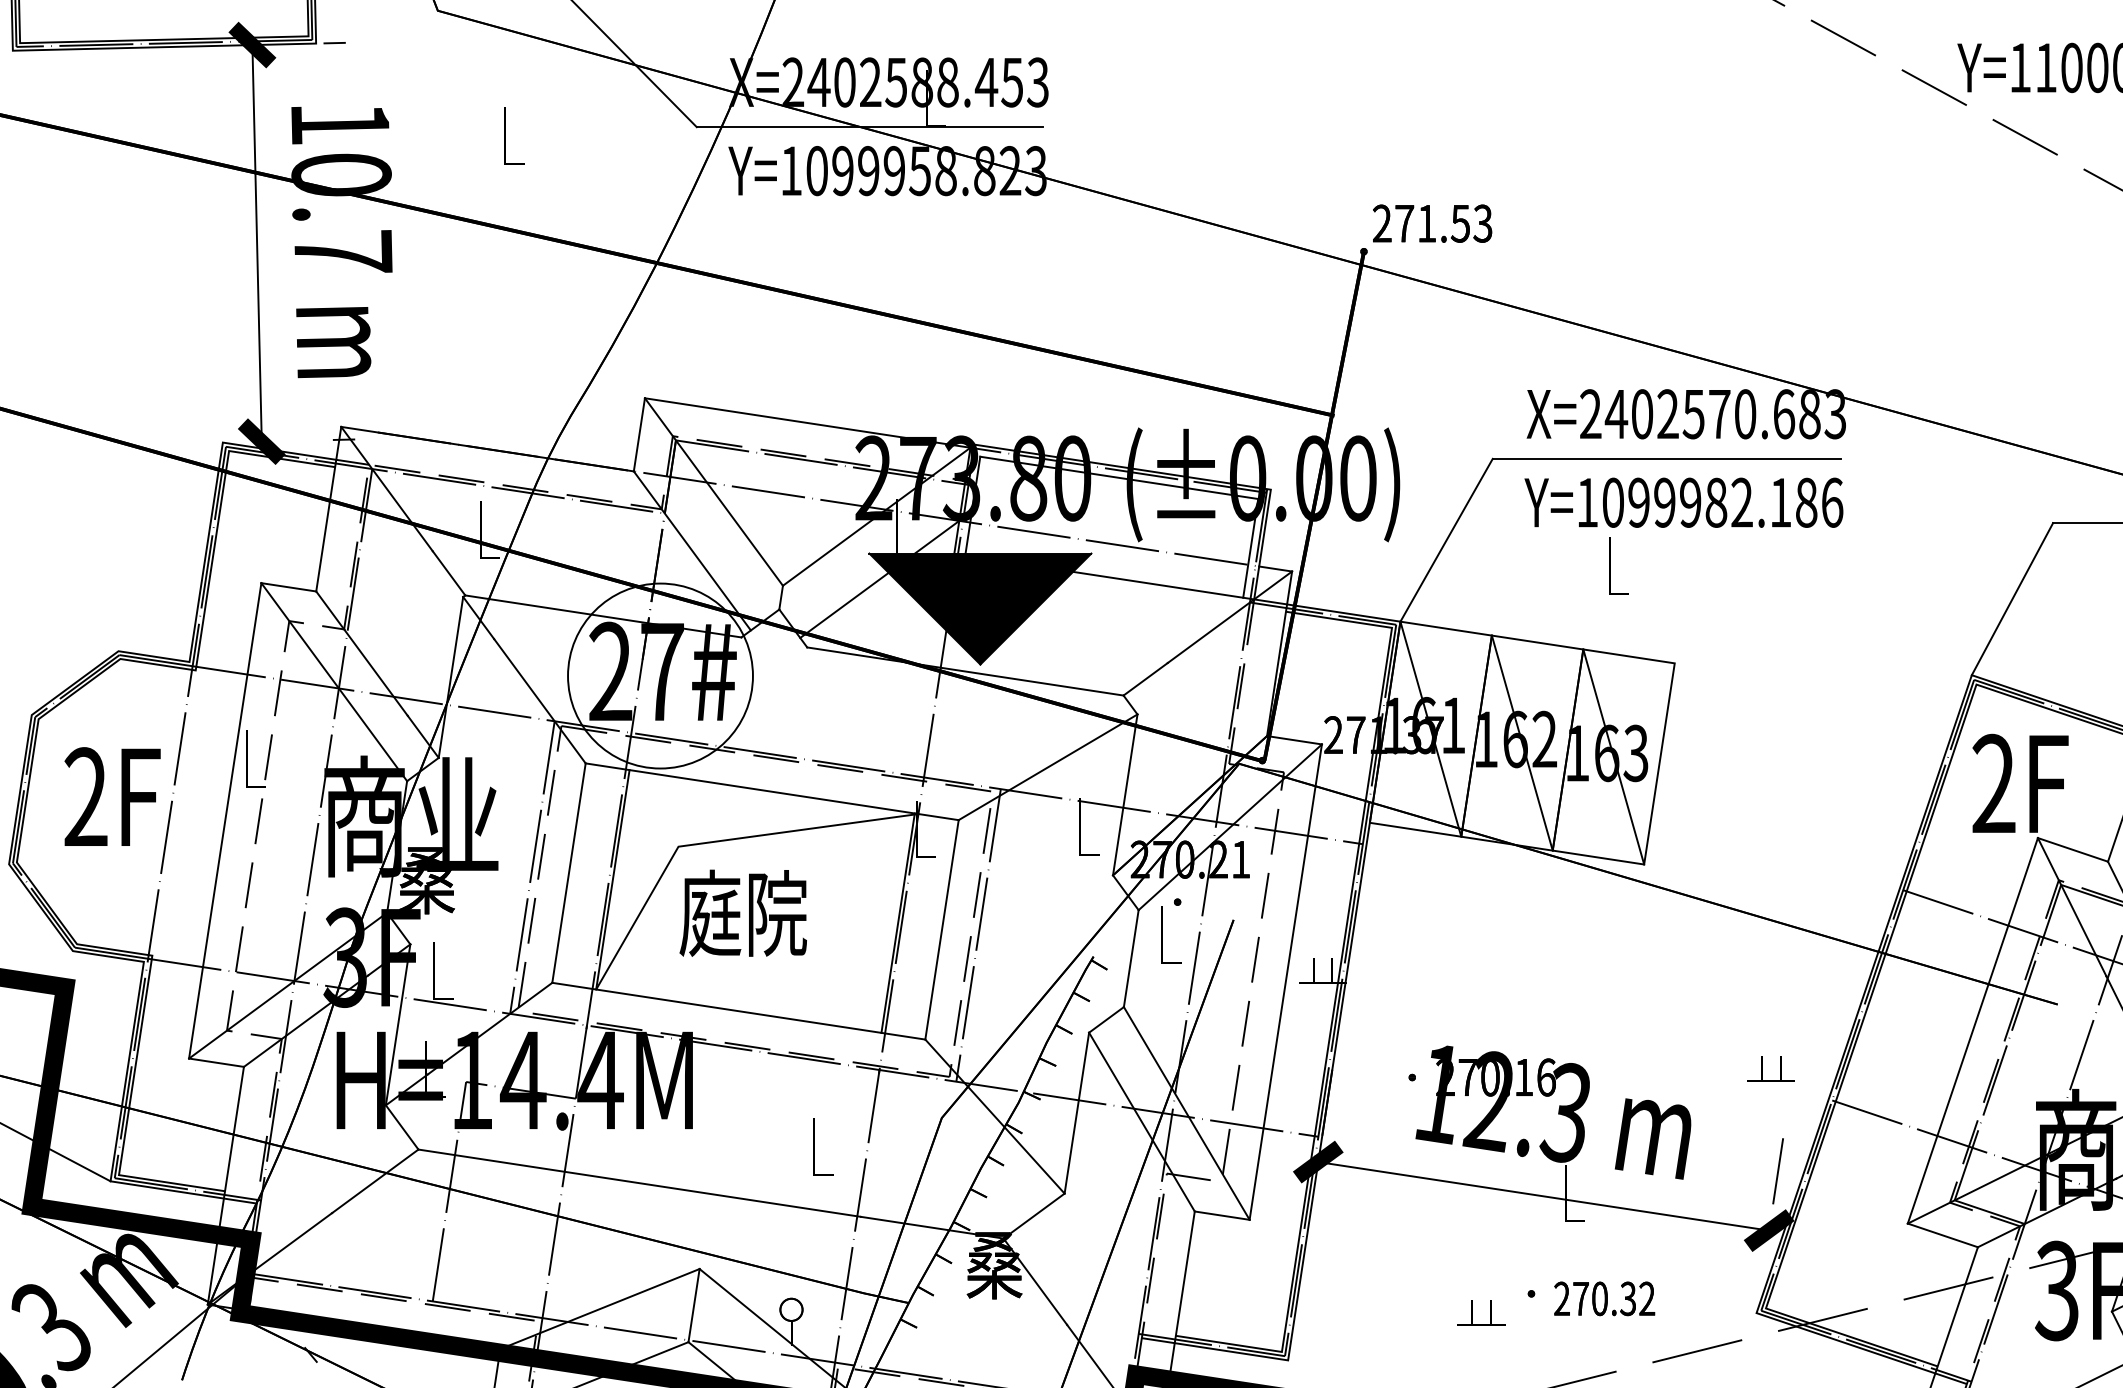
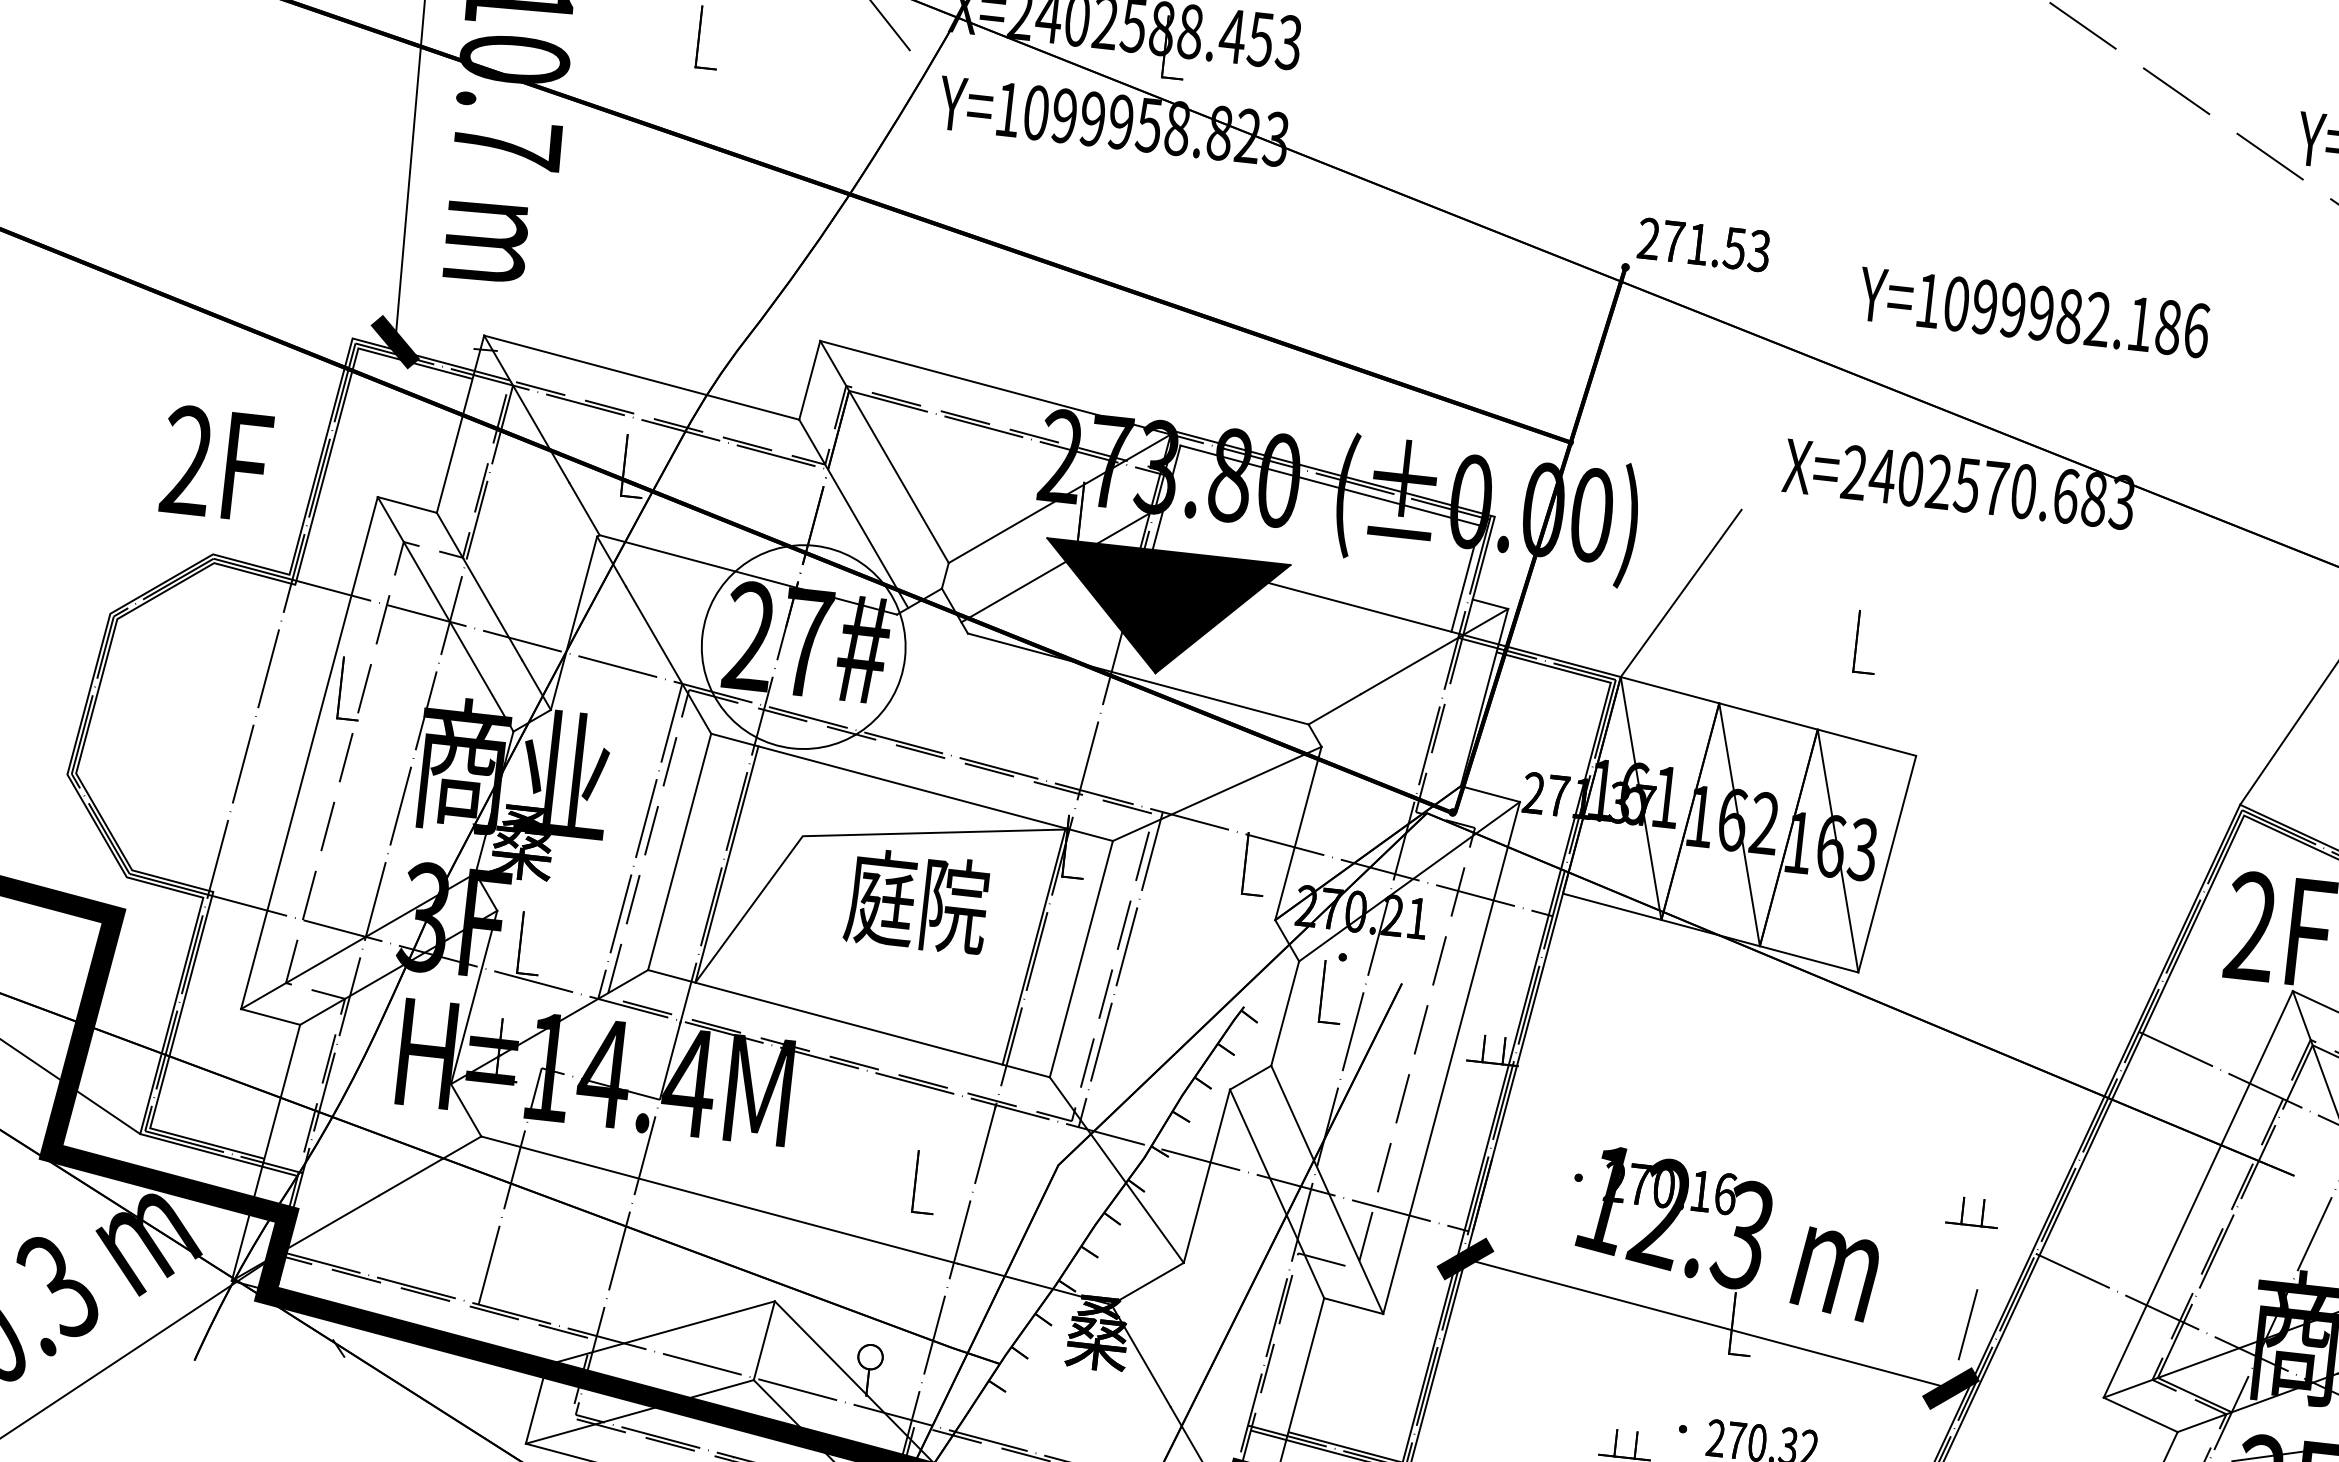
line: (869, 127) -> (1098, 71), removed
line: (1666, 458) -> (1931, 530), removed
line: (816, 498) -> (996, 471), removed
text: (1683, 502) -> (2033, 312), moved
text: (112, 796) -> (216, 463), moved
text: (742, 912) -> (916, 900), moved

